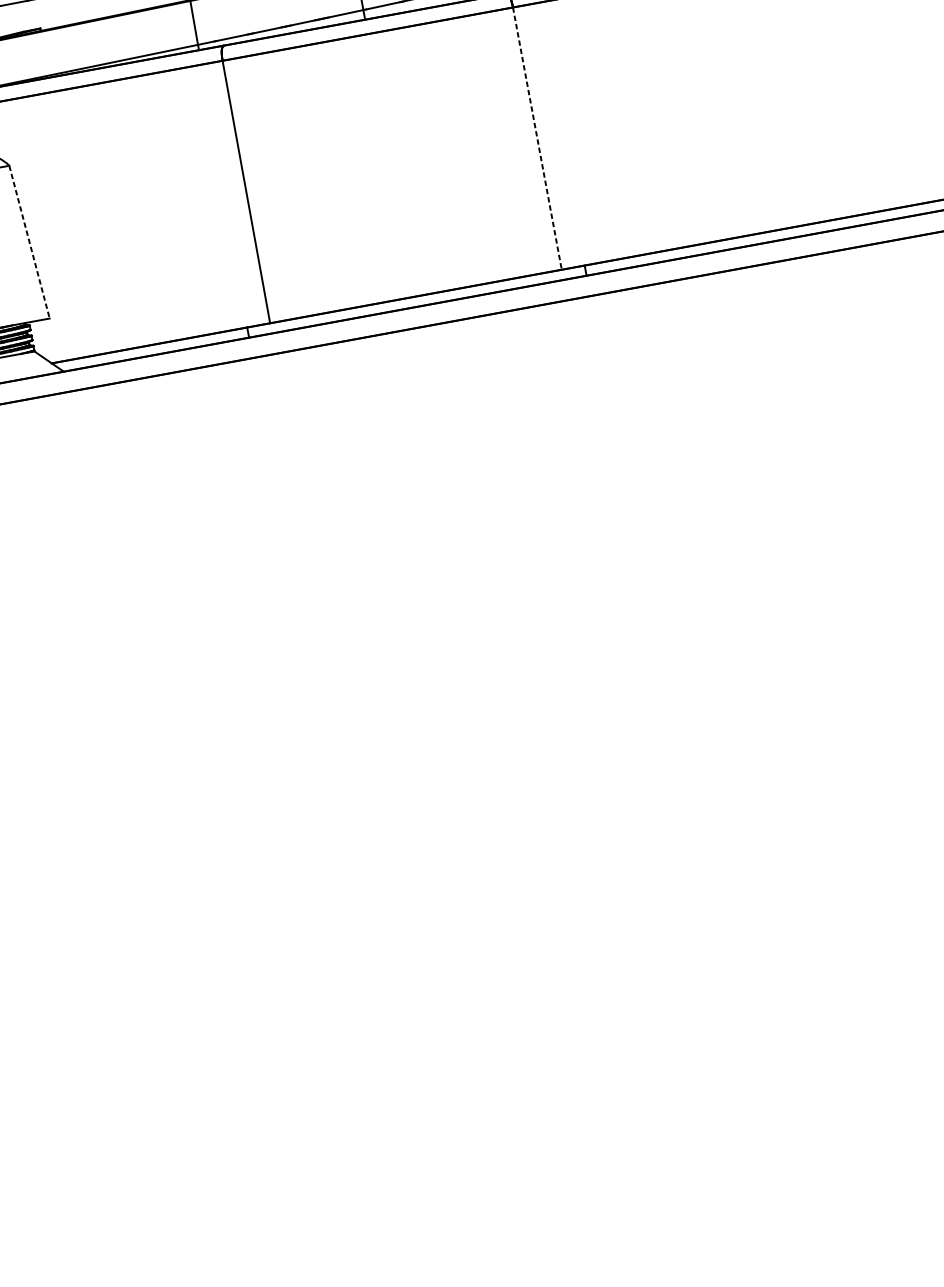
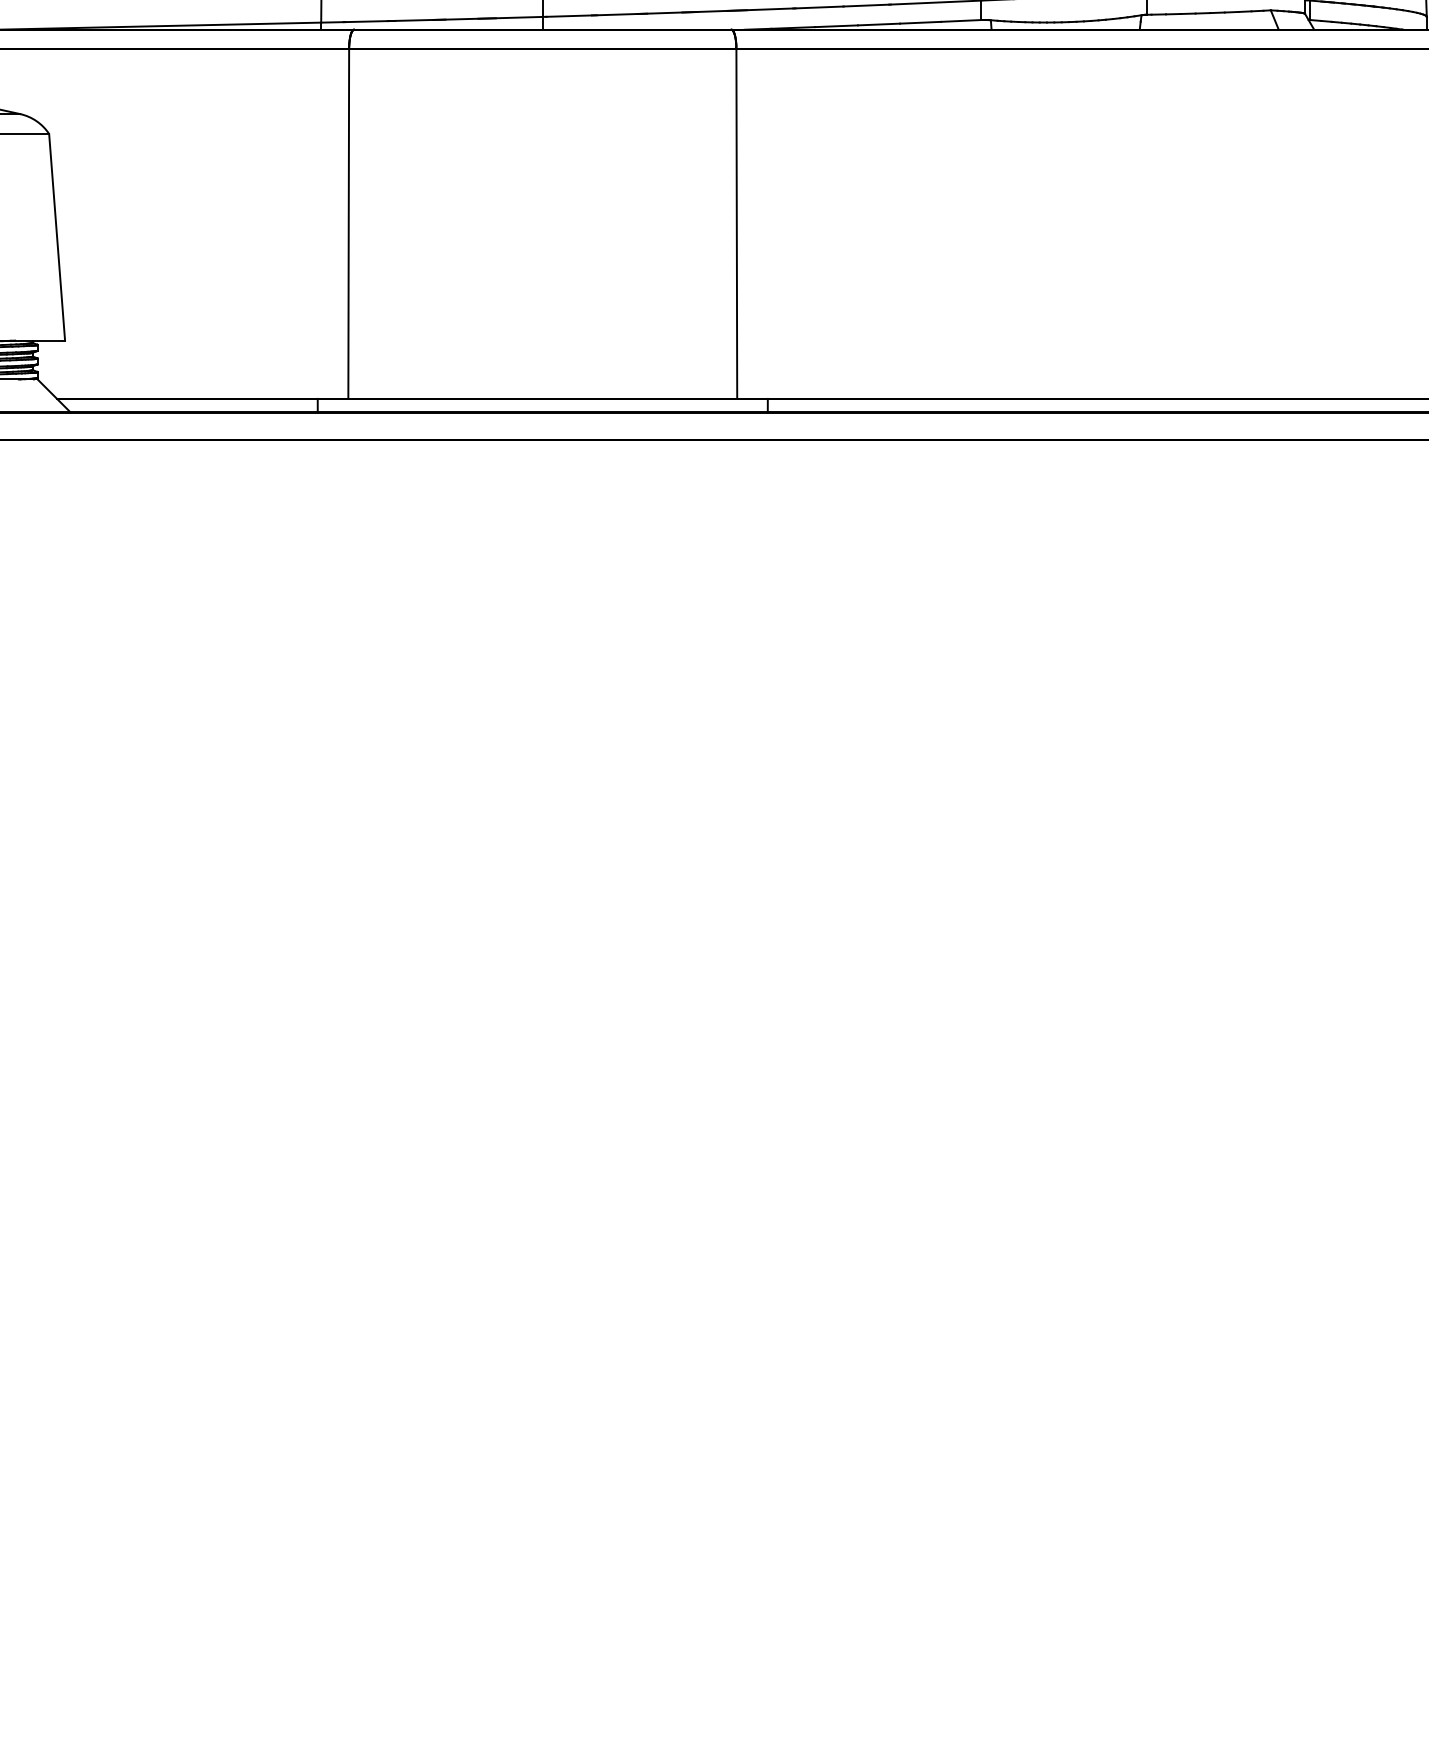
line: (537, 138) -> (736, 223), dashed -> solid
line: (29, 242) -> (57, 237), dashed -> solid

